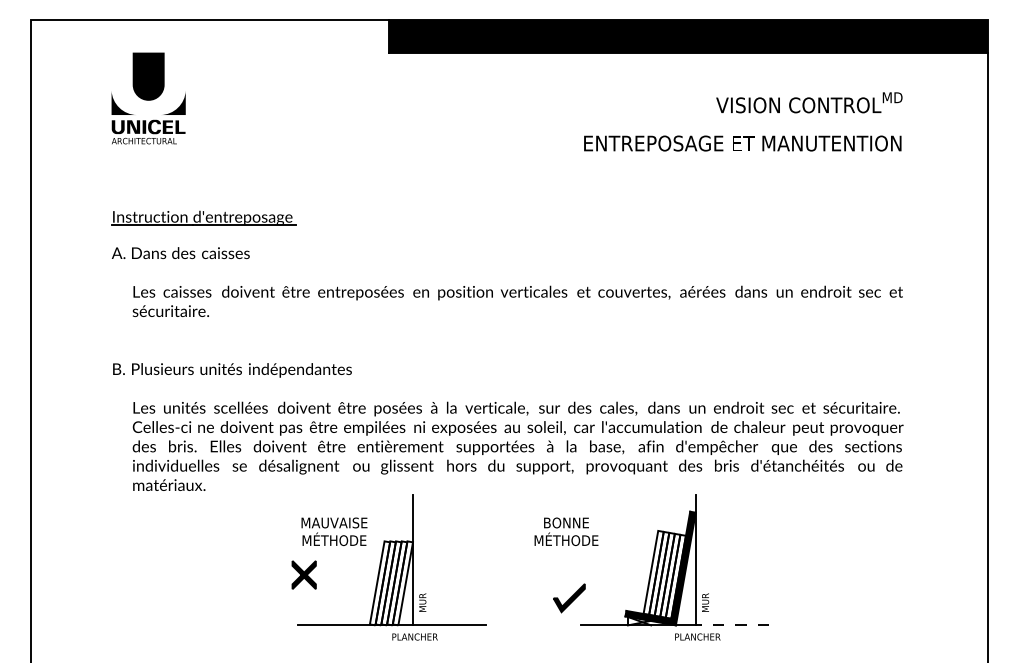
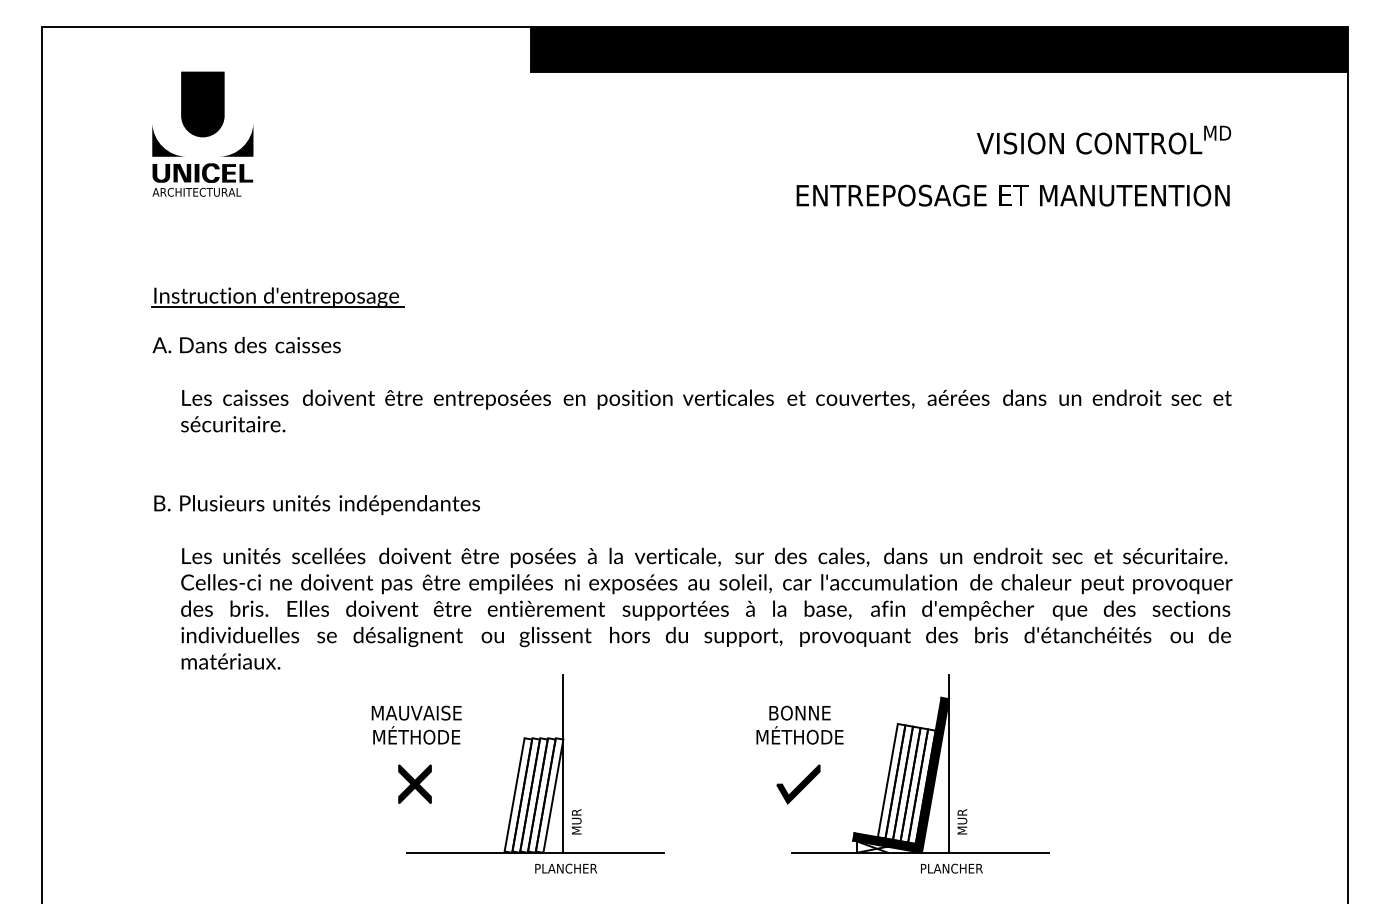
text: (334, 531) -> (416, 724), moved
text: (566, 531) -> (800, 724), moved
part: (569, 598) -> (798, 784), moved
line: (732, 625) -> (999, 852), dashed -> solid

